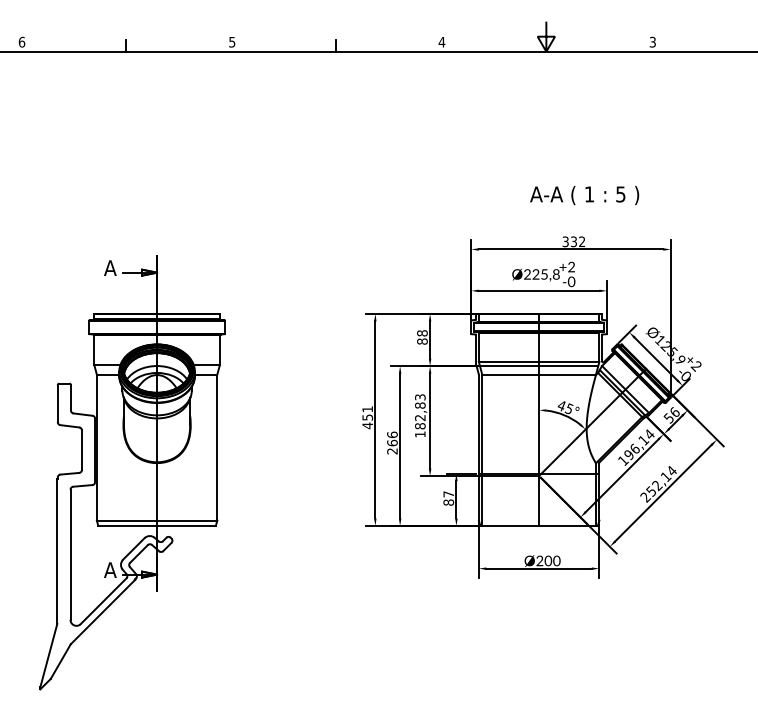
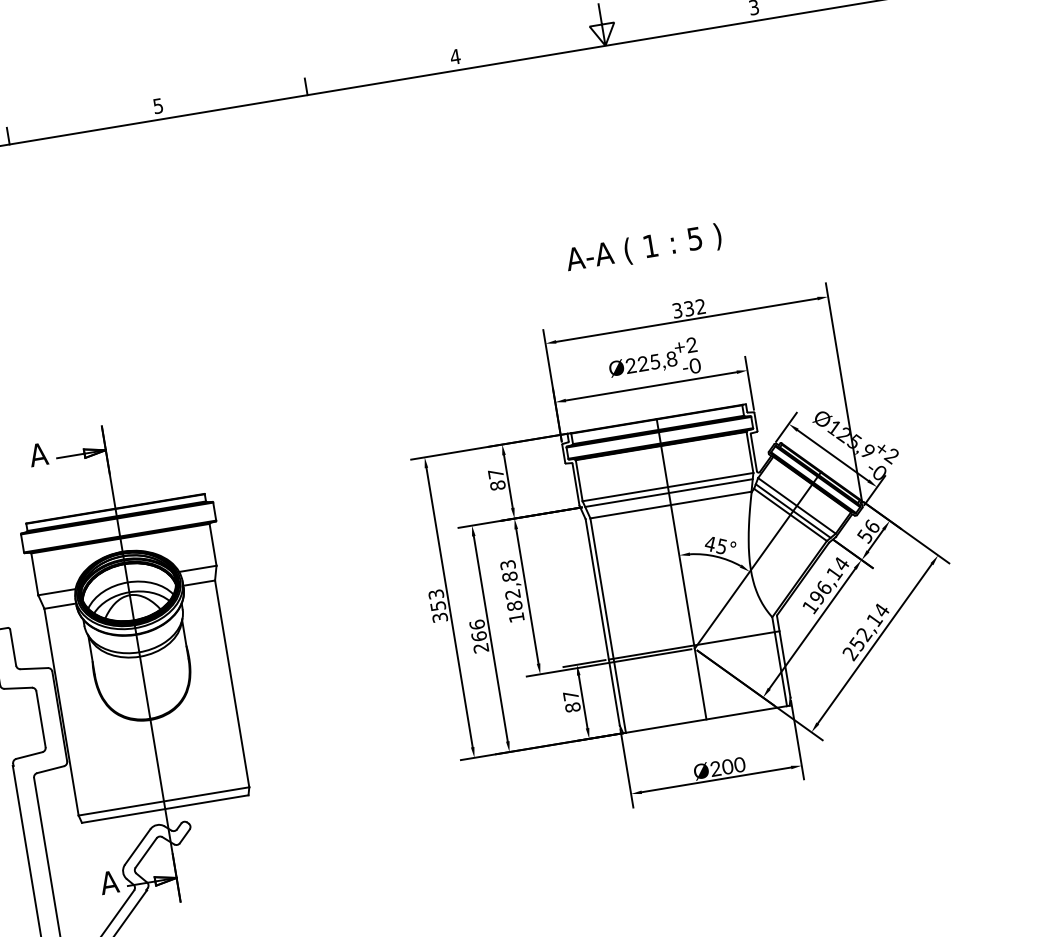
text: (584, 195) -> (643, 248), moved
text: (422, 333) -> (496, 474), 88 -> 87
text: (367, 417) -> (437, 606), 451 -> 353

